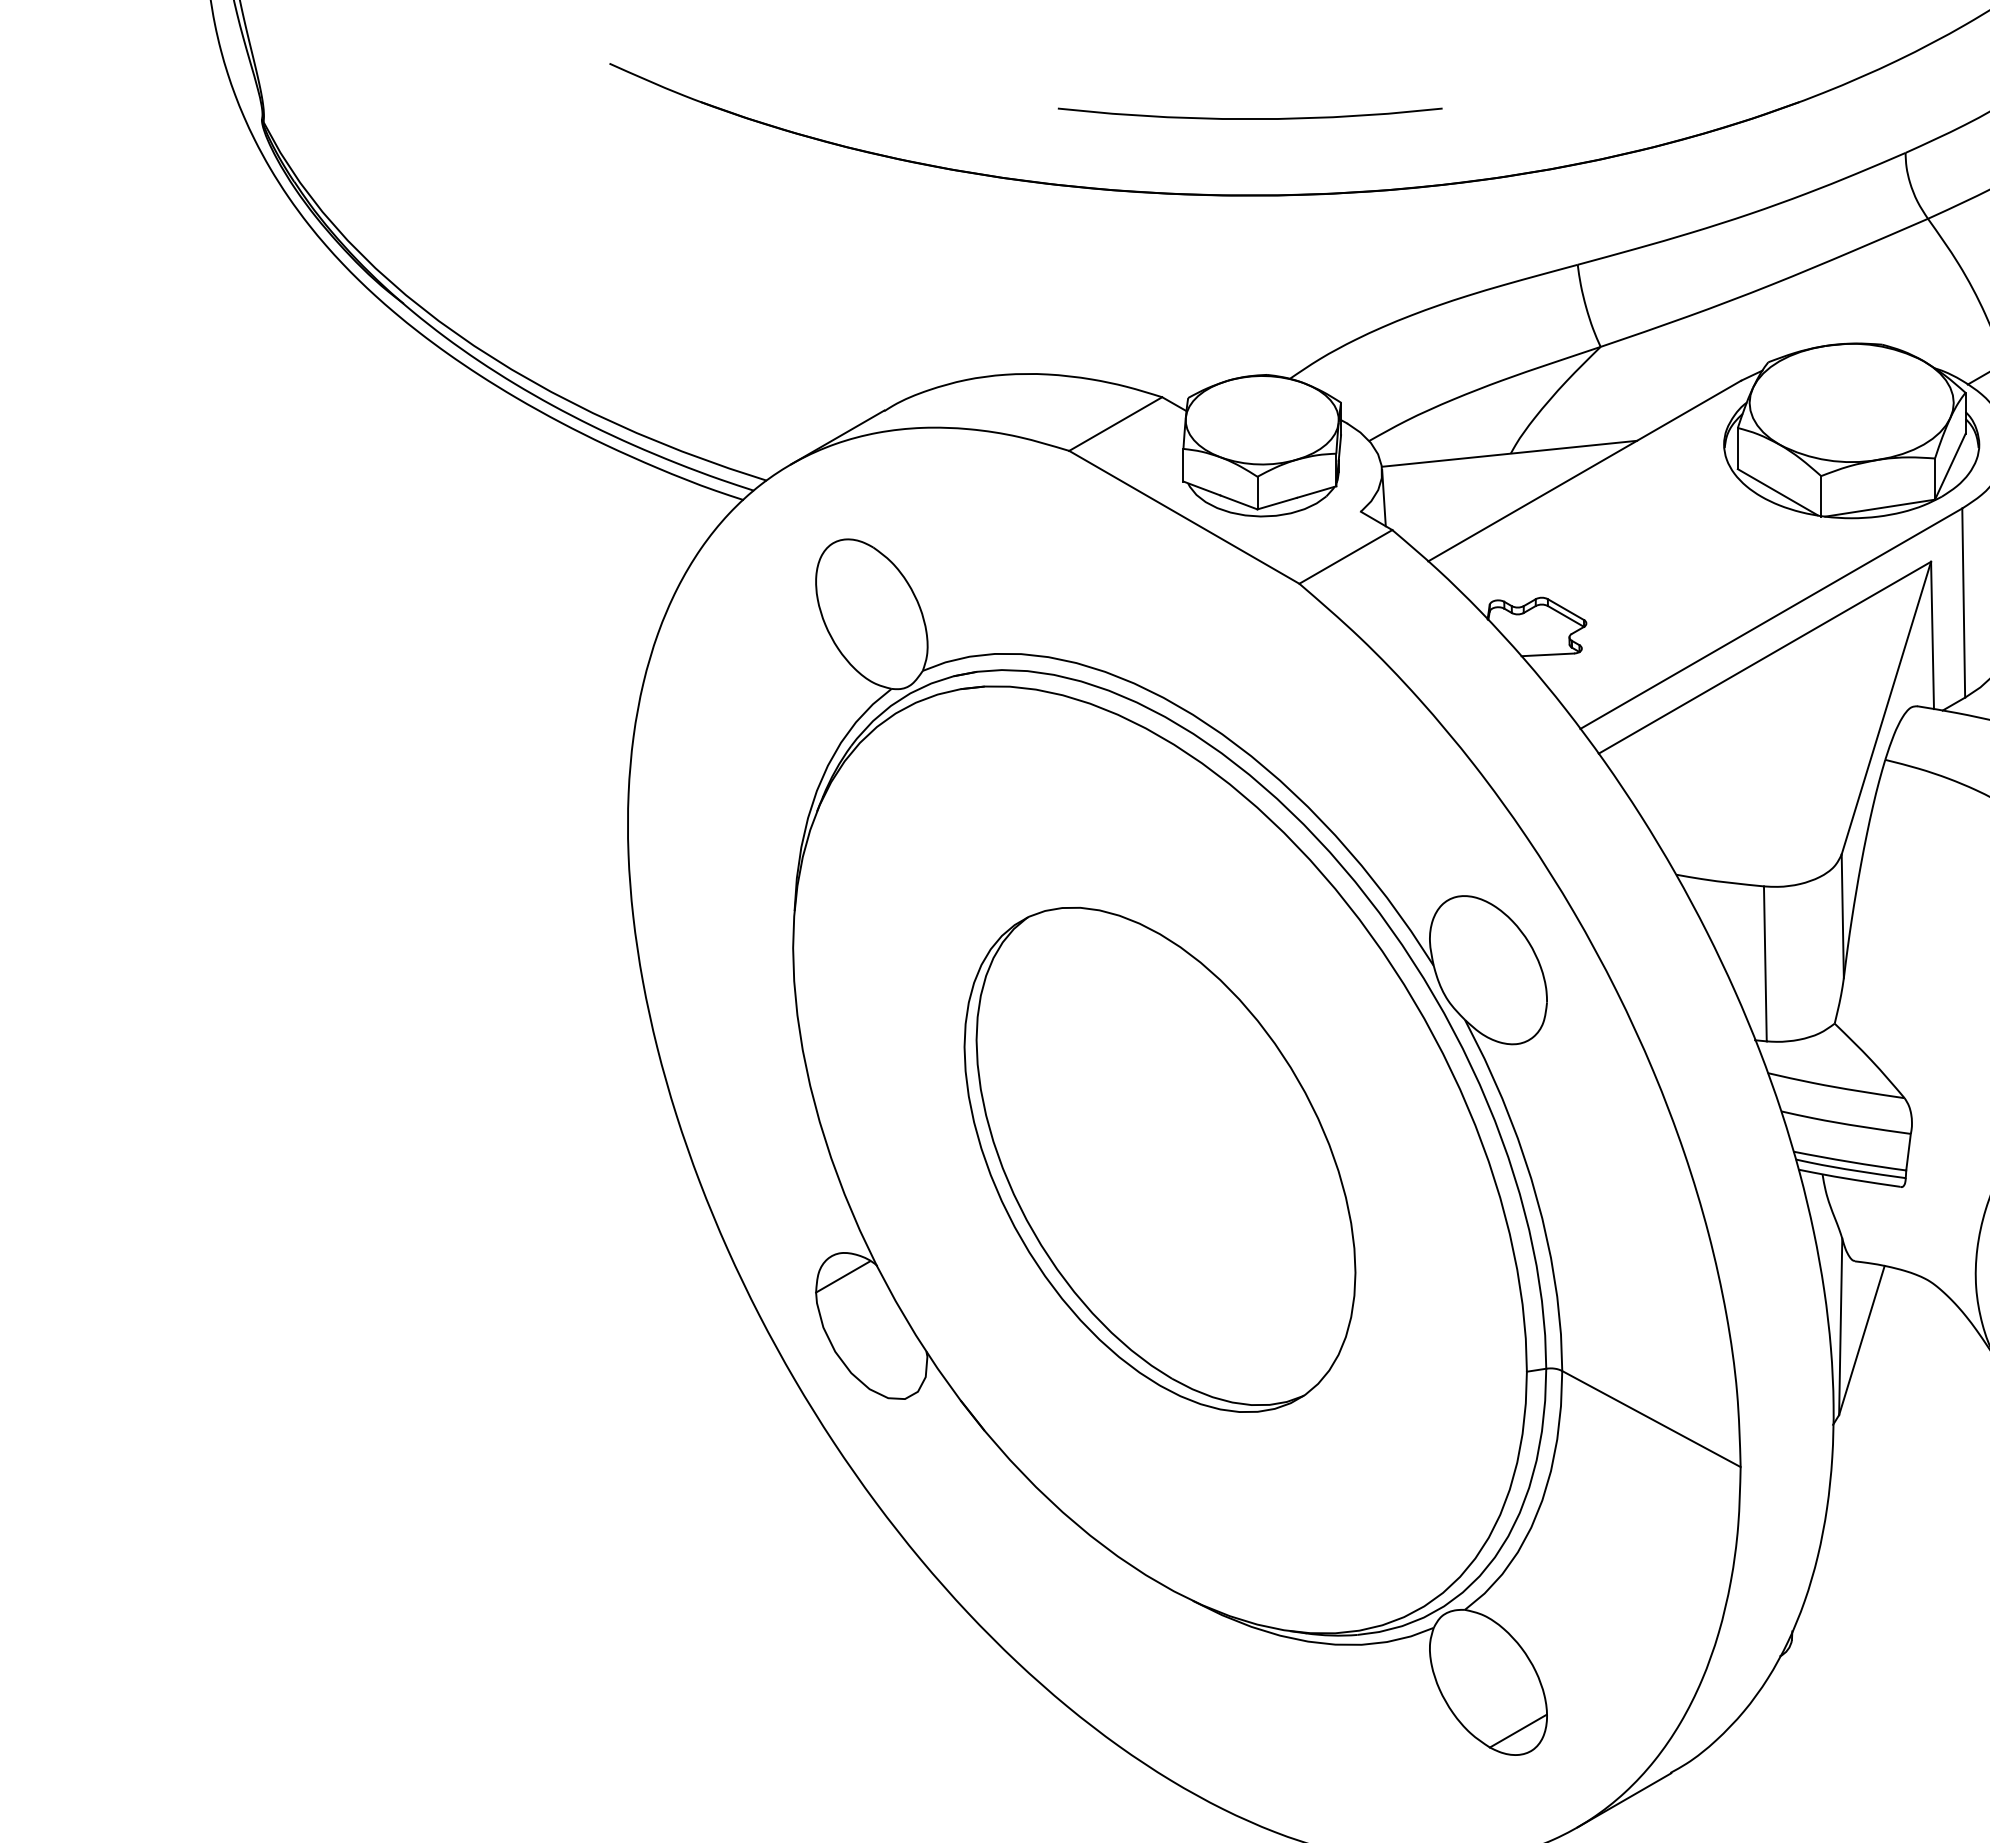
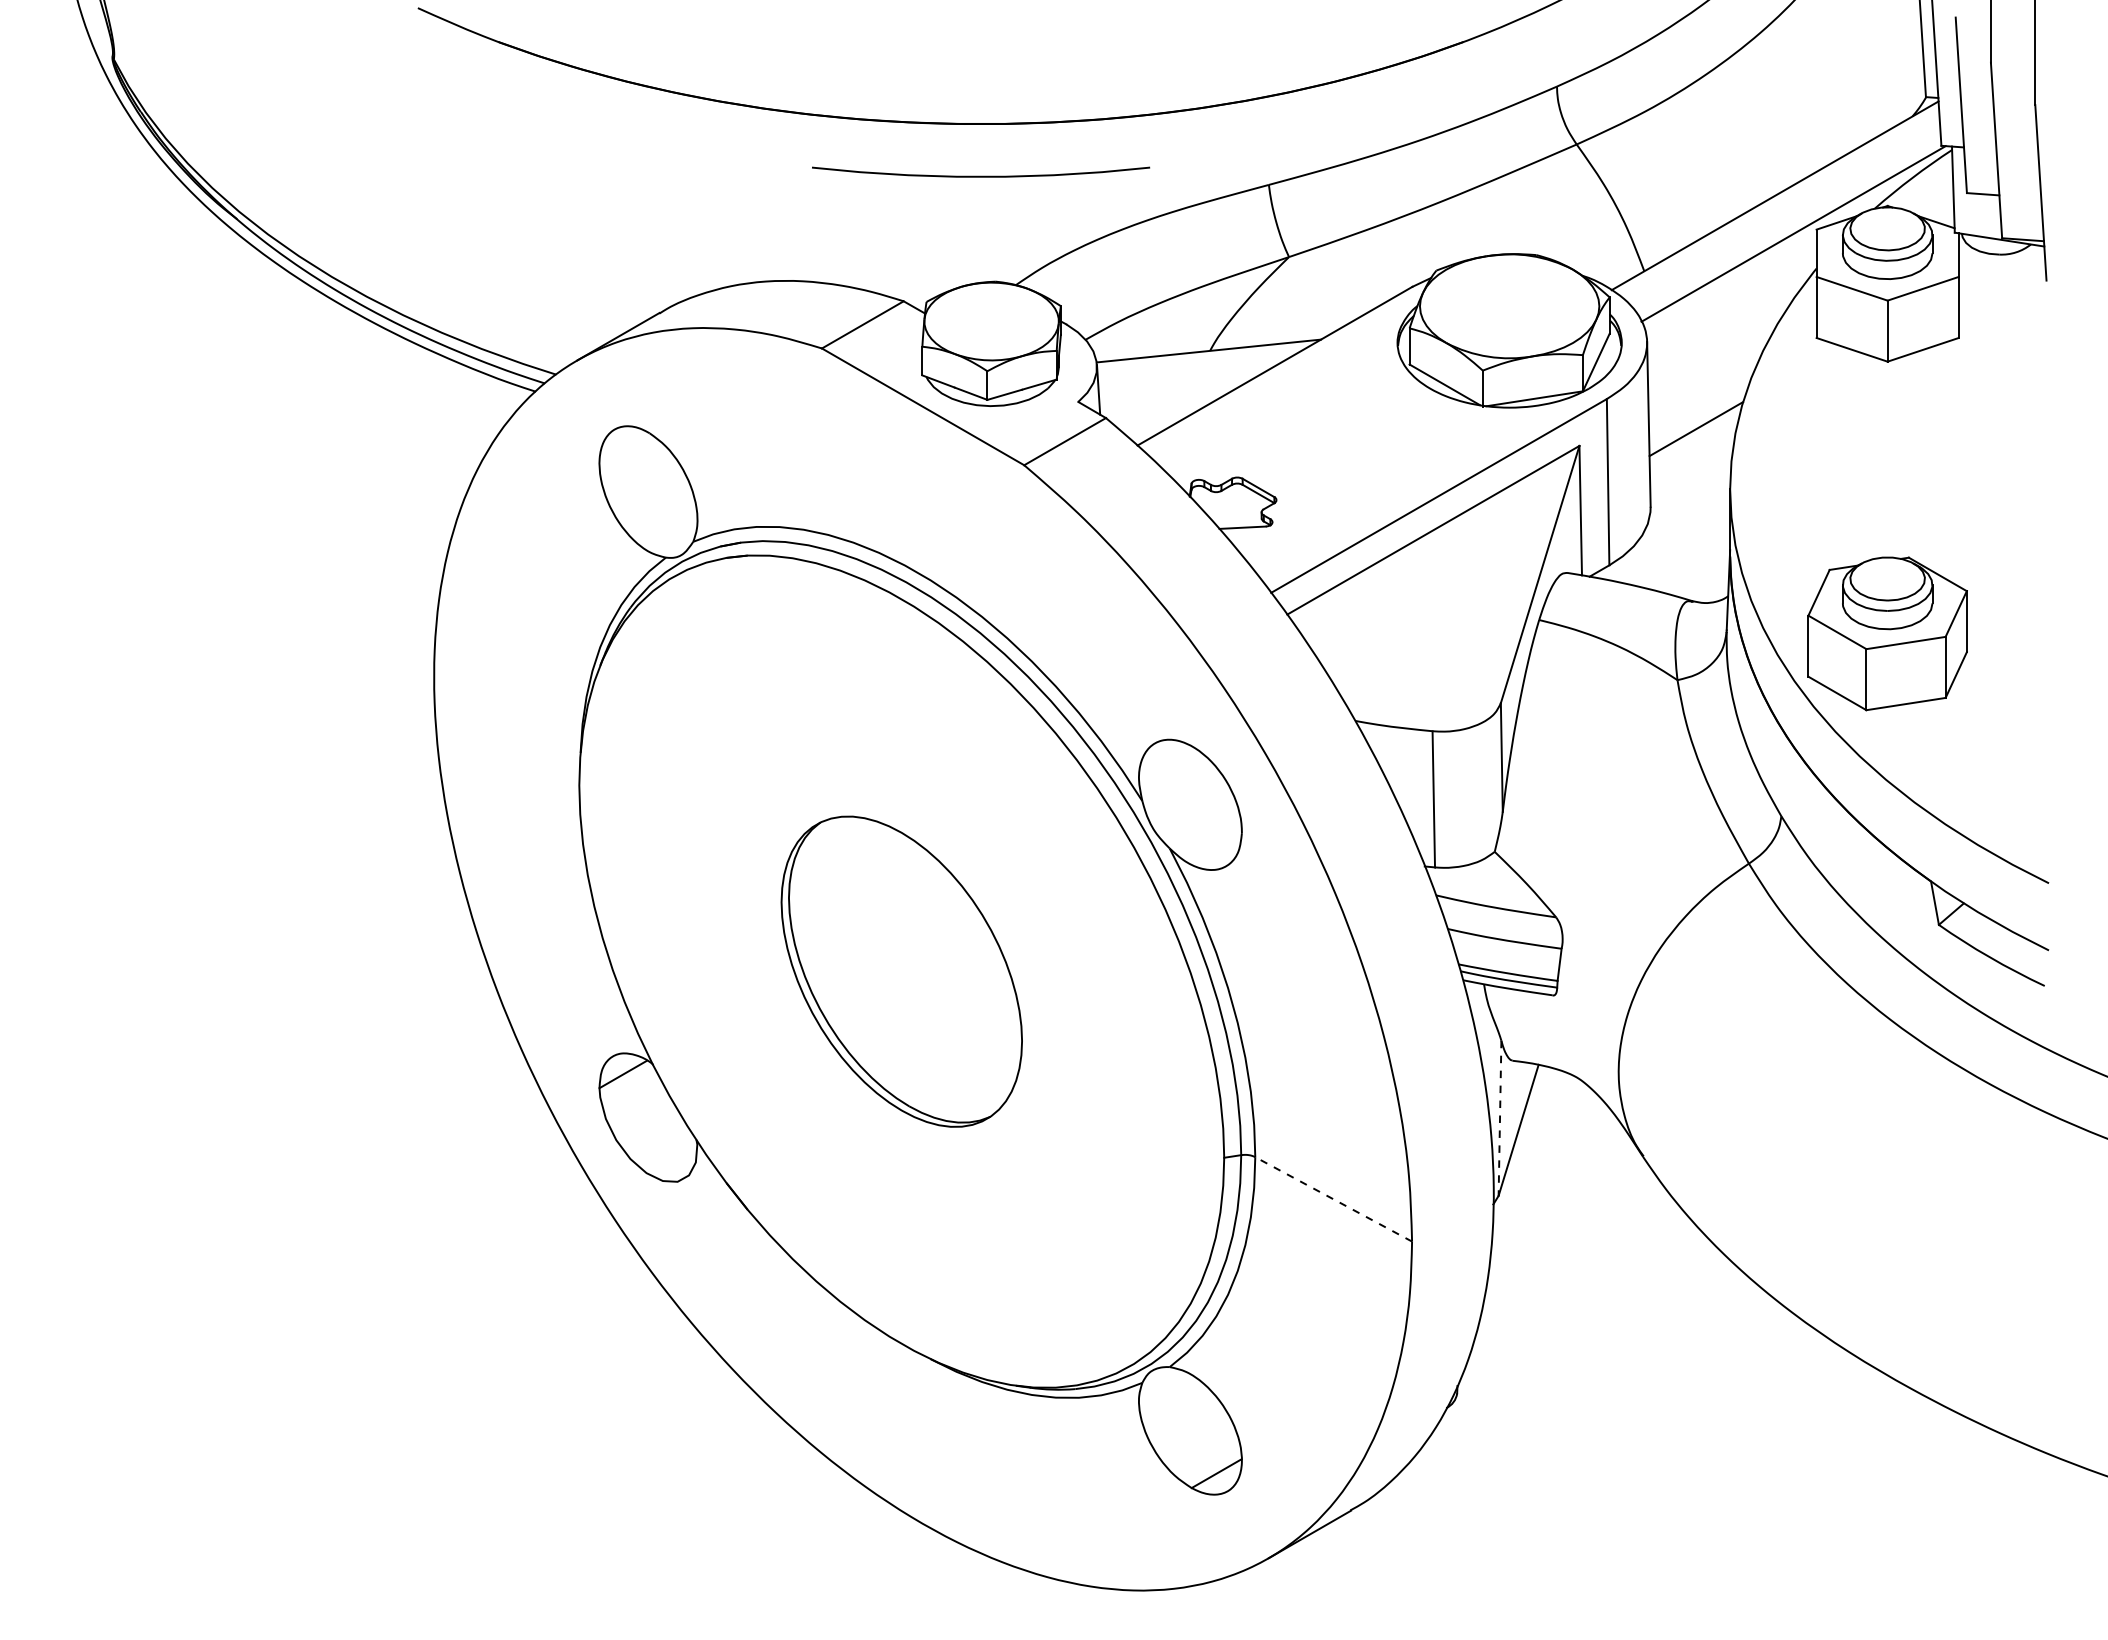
curve: (1250, 117) -> (981, 175), moved
part: (1159, 1159) -> (901, 971), size x0.7
line: (1841, 1327) -> (1500, 1118), solid -> dashed
line: (1651, 1419) -> (1333, 1199), solid -> dashed

